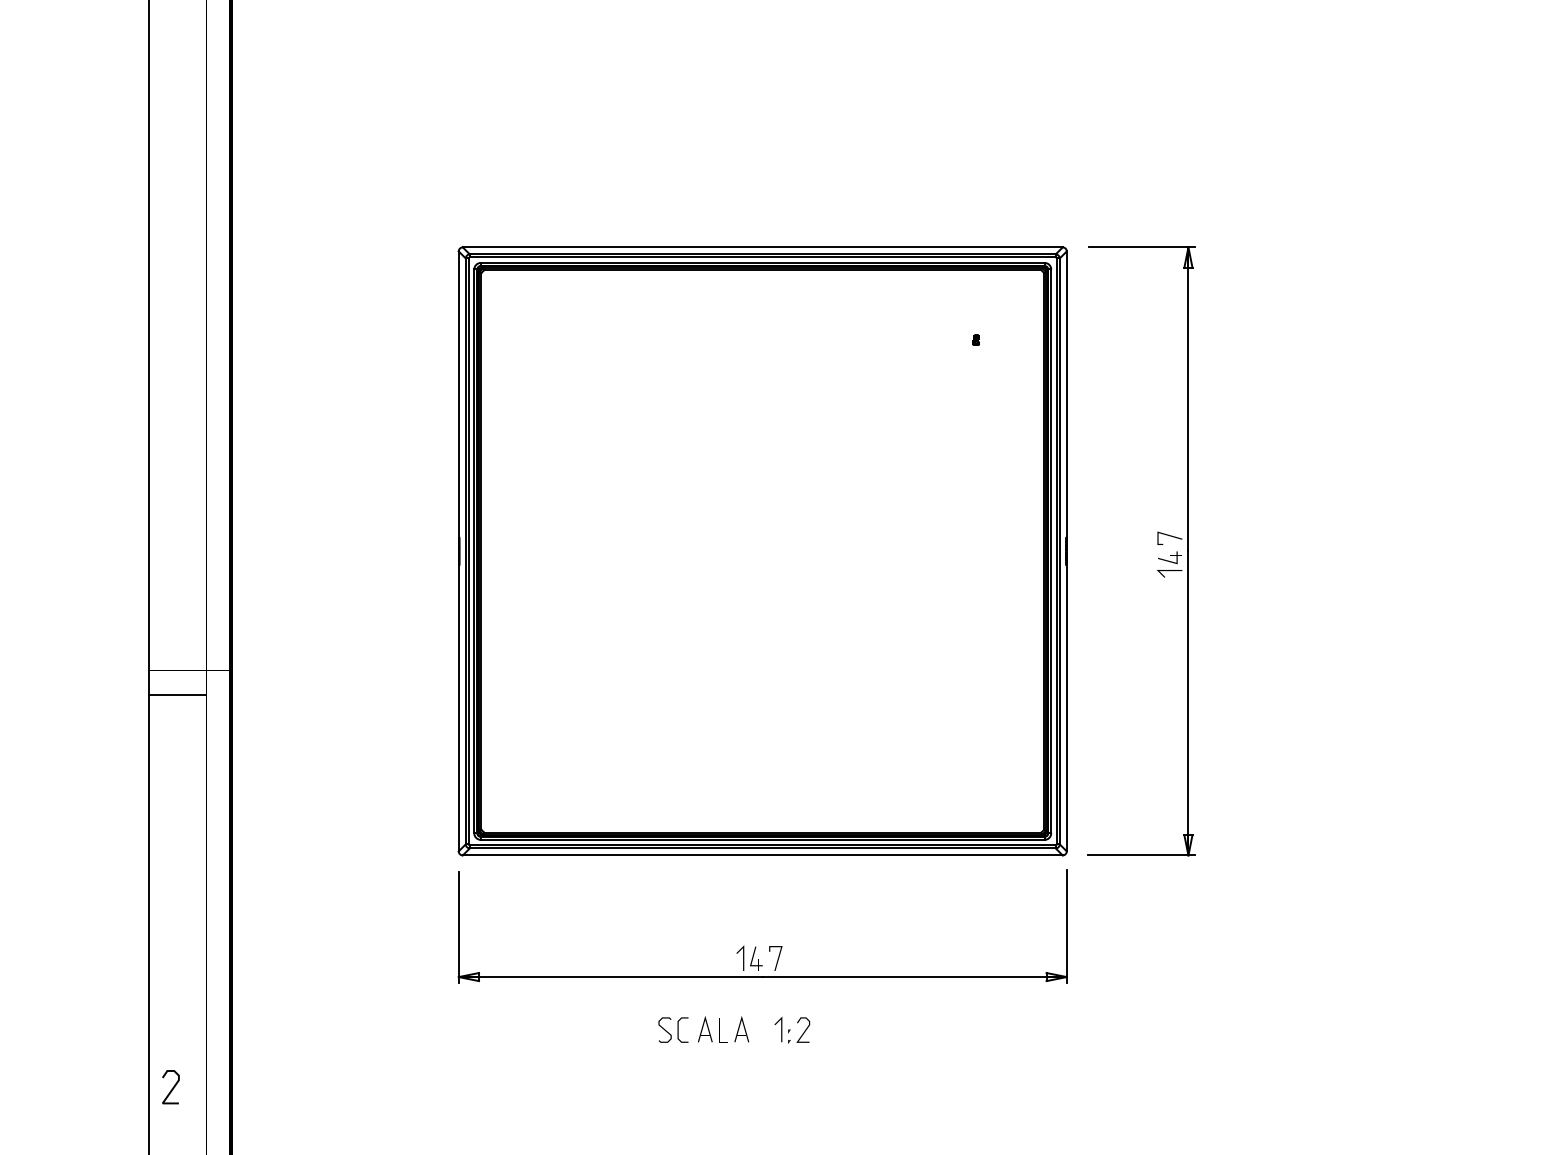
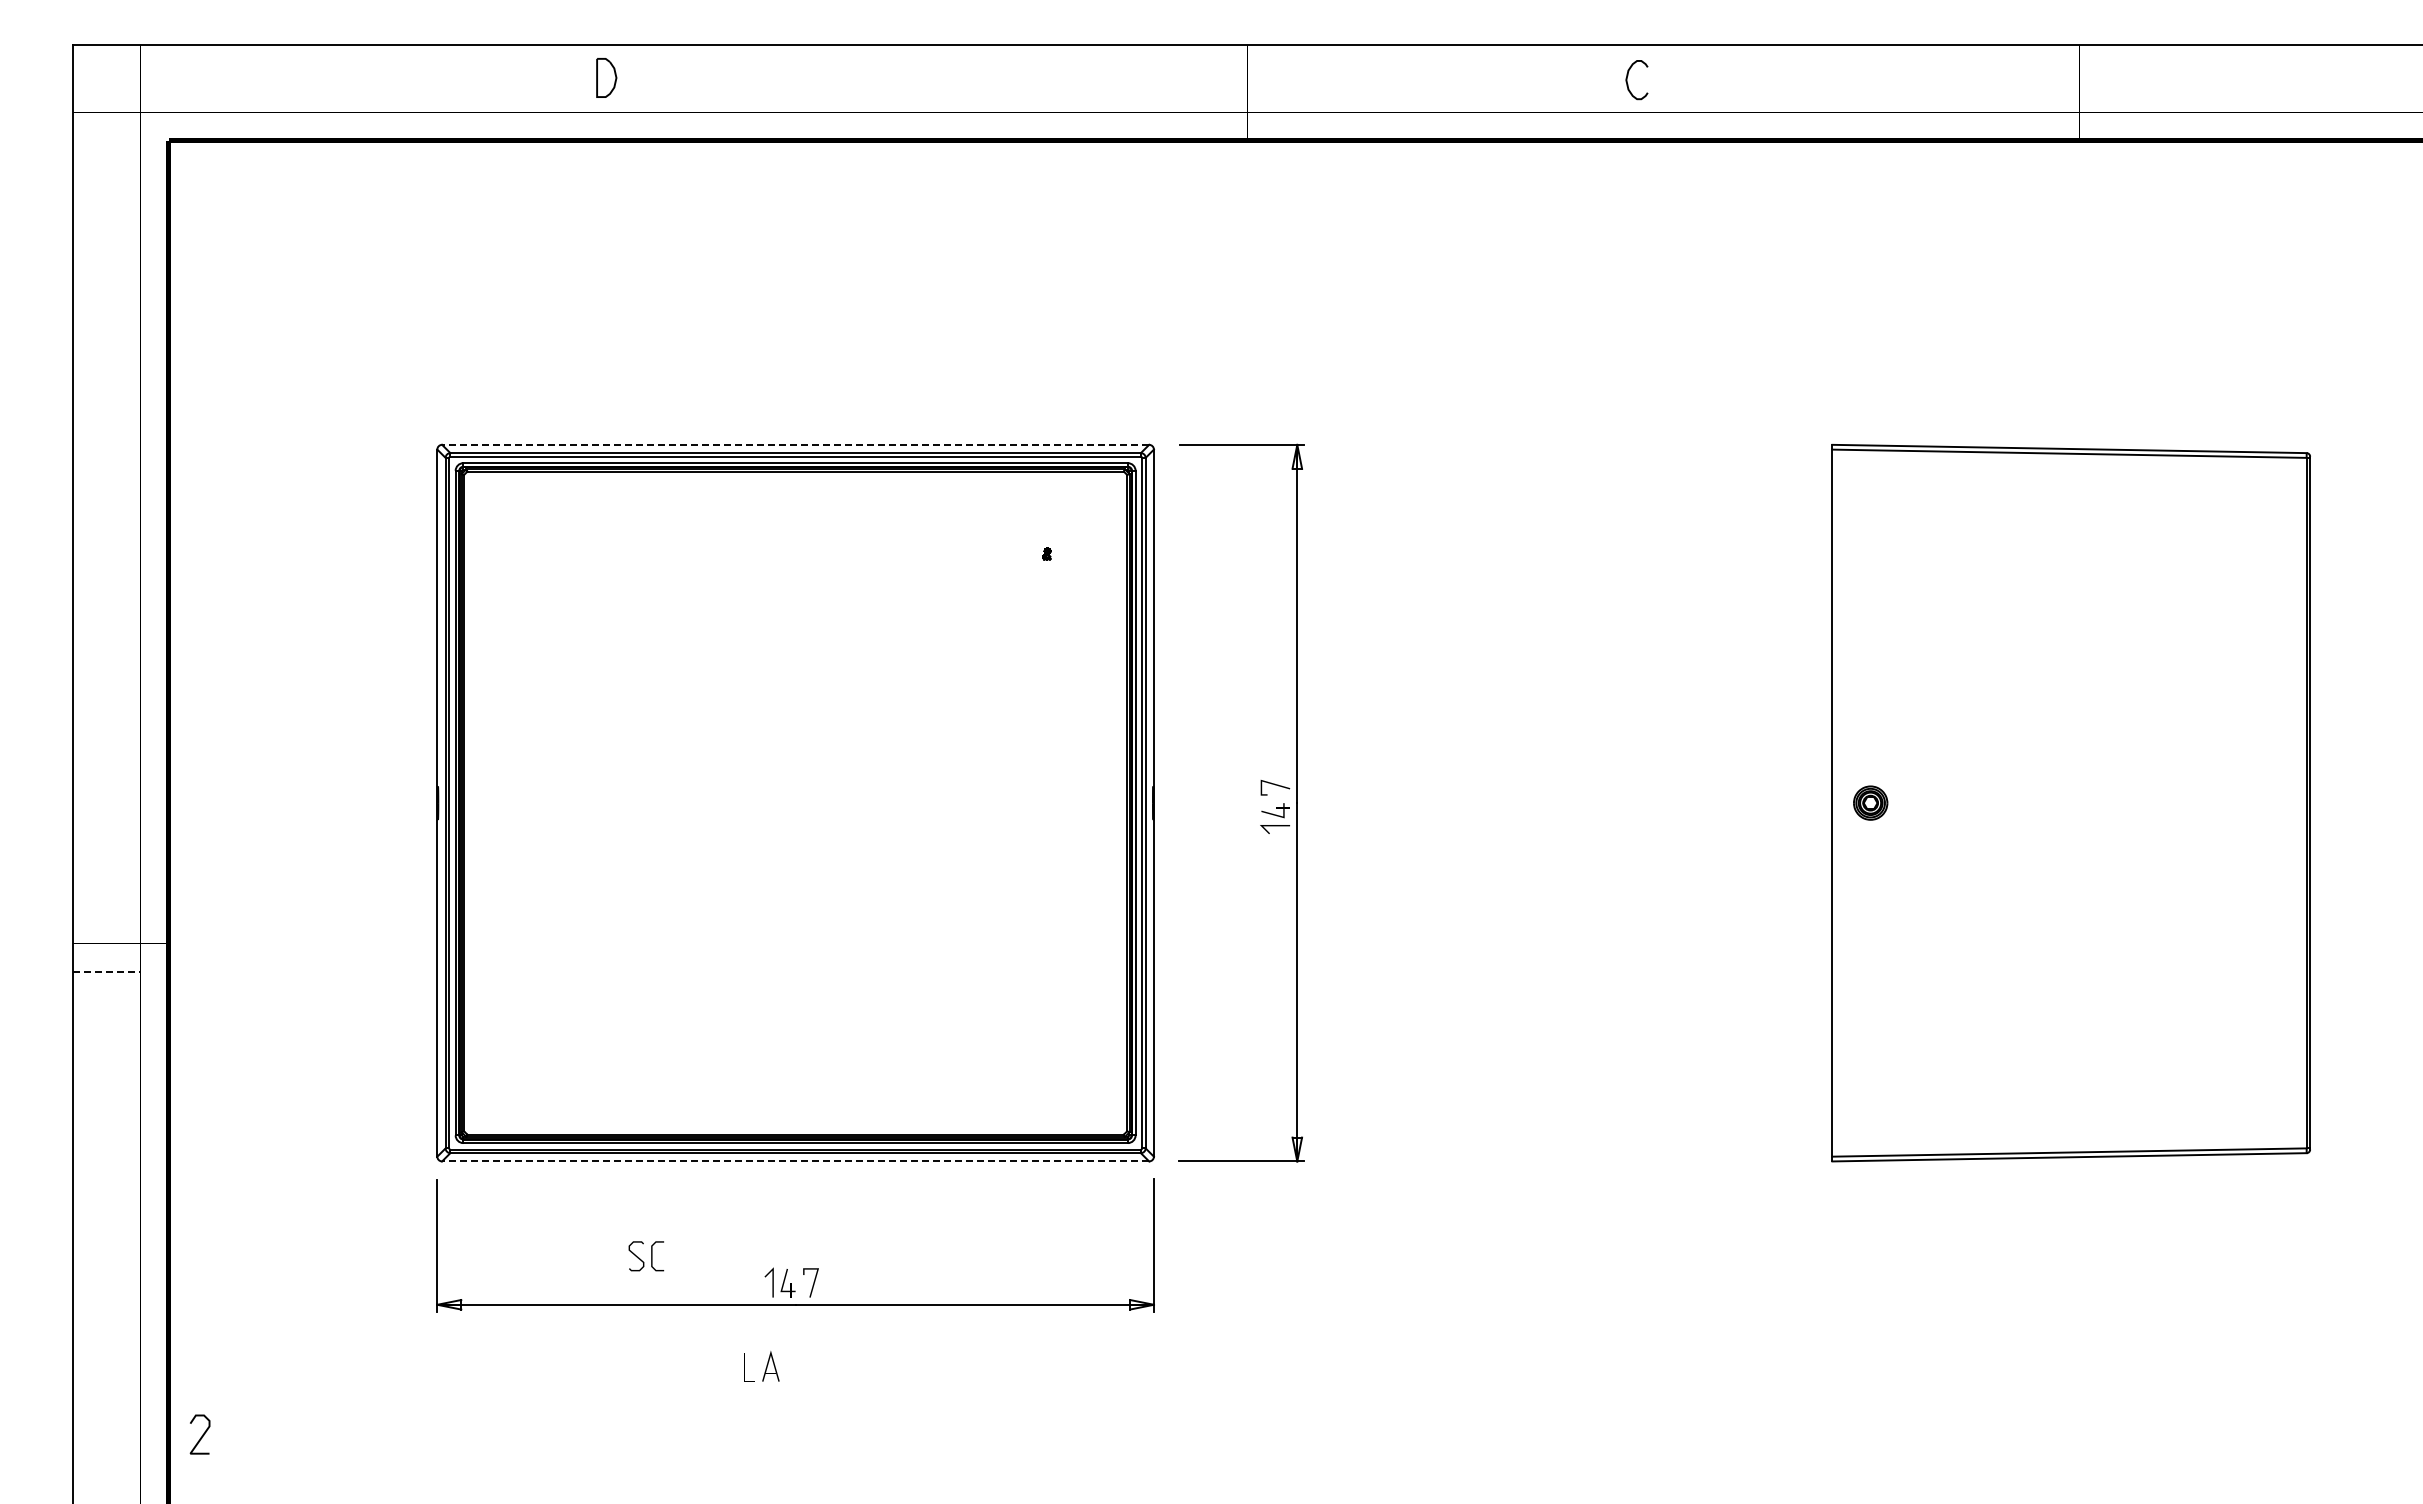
line: (762, 247) -> (795, 444), solid -> dashed
line: (178, 695) -> (106, 972), solid -> dashed
line: (762, 855) -> (795, 1161), solid -> dashed
part: (704, 1029) -> (727, 1366), removed
part: (673, 1030) -> (646, 1256), moved
part: (792, 1030) -> (830, 1367), removed
curve: (172, 1088) -> (201, 1436), moved

